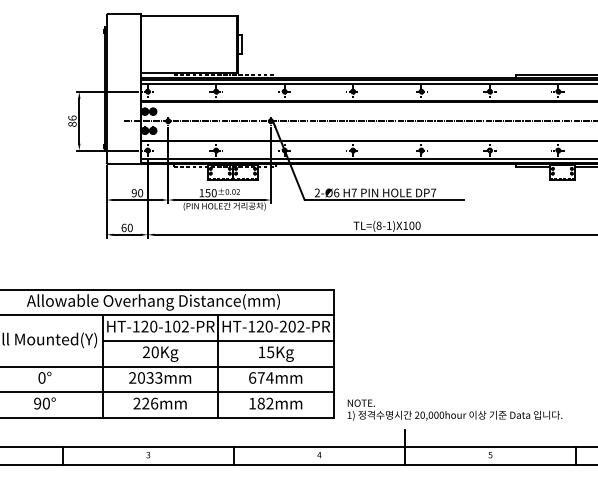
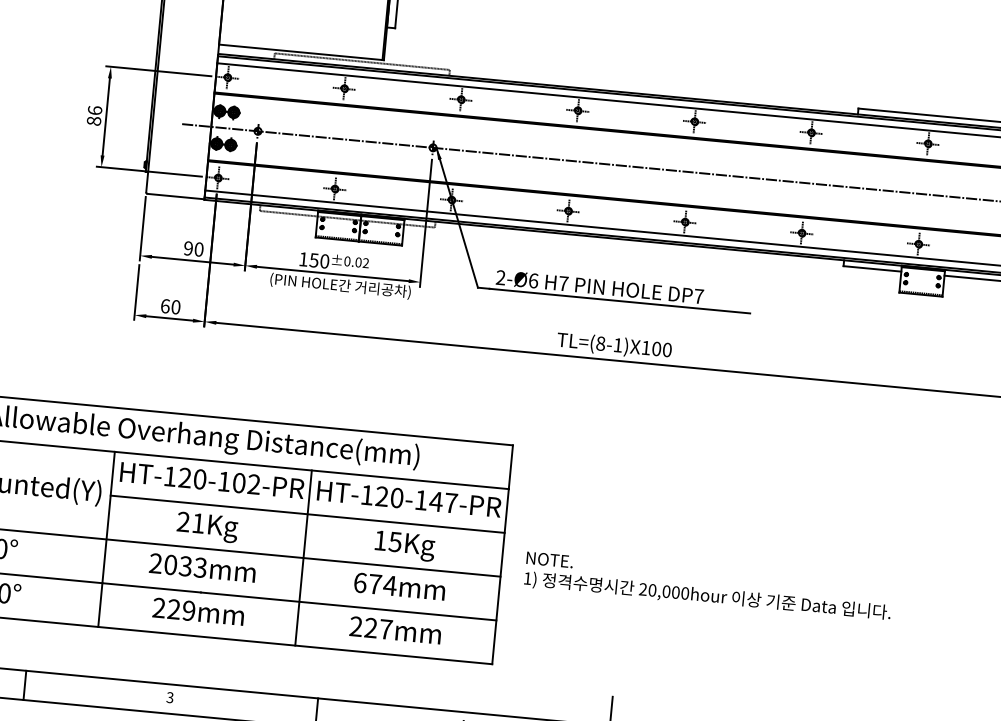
text: (291, 326) -> (435, 501), HT-120-202-PR -> HT-120-147-PR
text: (154, 352) -> (197, 523), 20Kg -> 21Kg
text: (154, 403) -> (188, 610), 226mm -> 229mm
text: (261, 403) -> (371, 627), 182mm -> 227mm
text: (454, 409) -> (707, 585), moved

